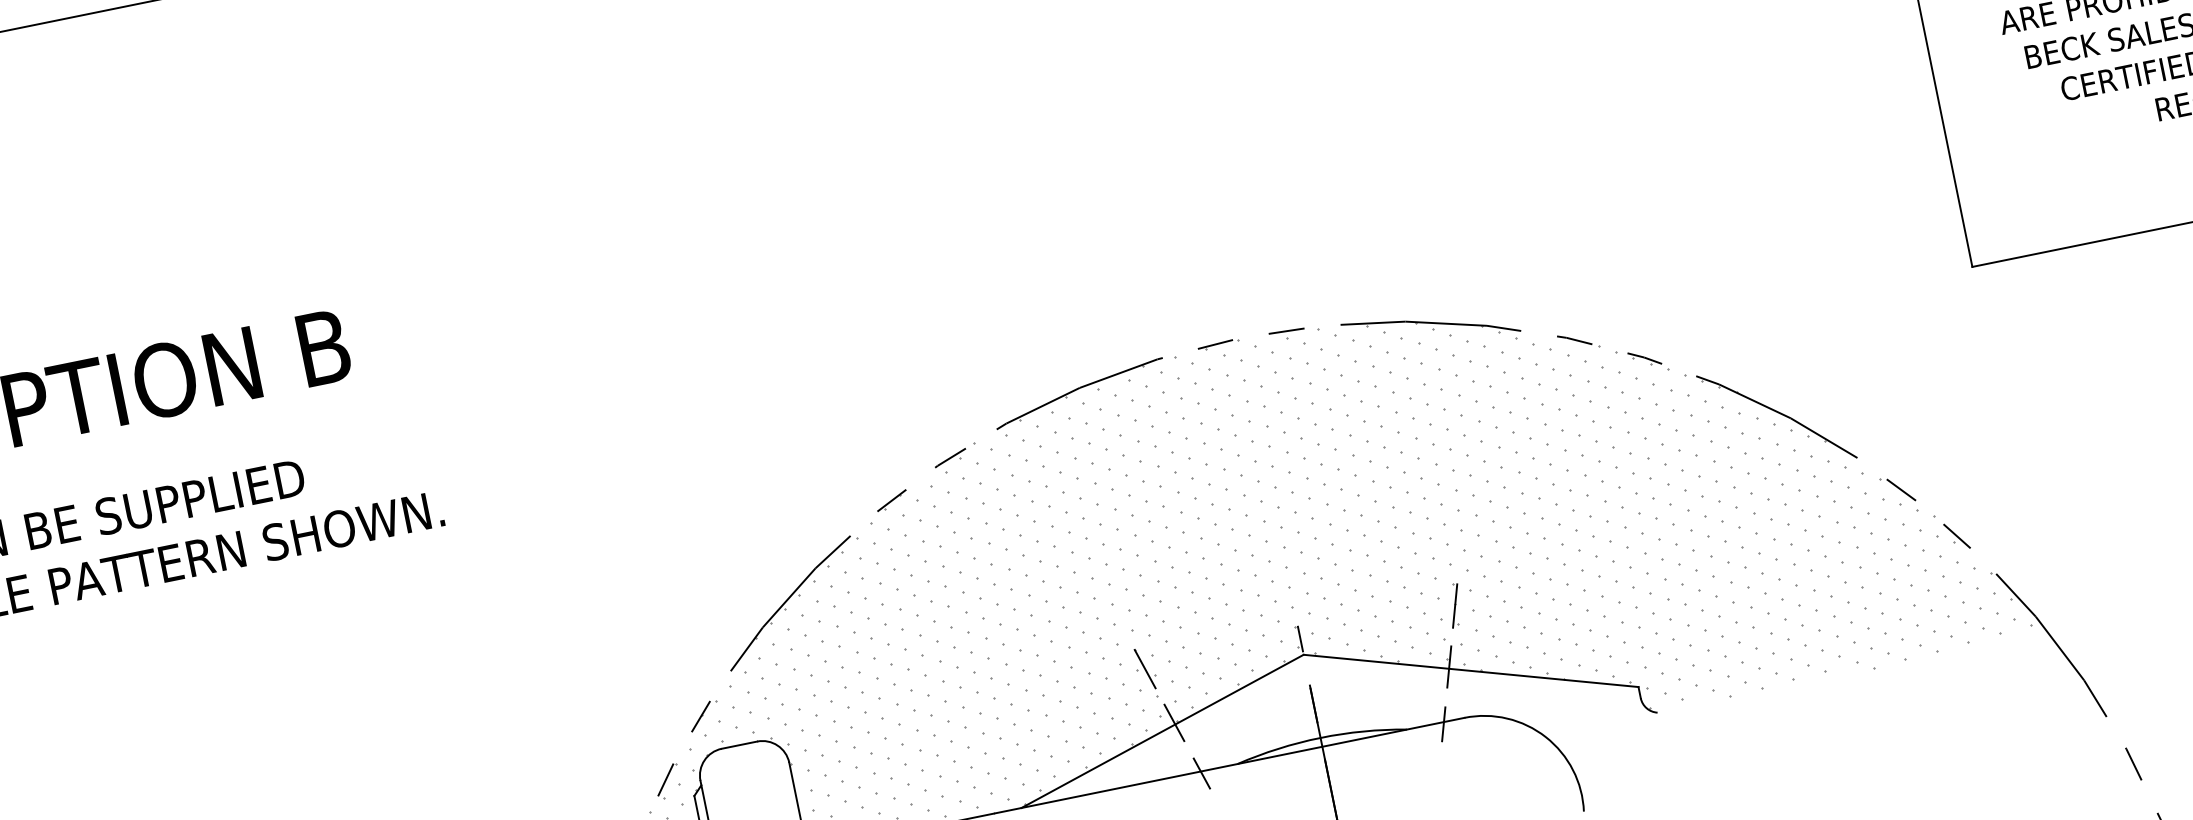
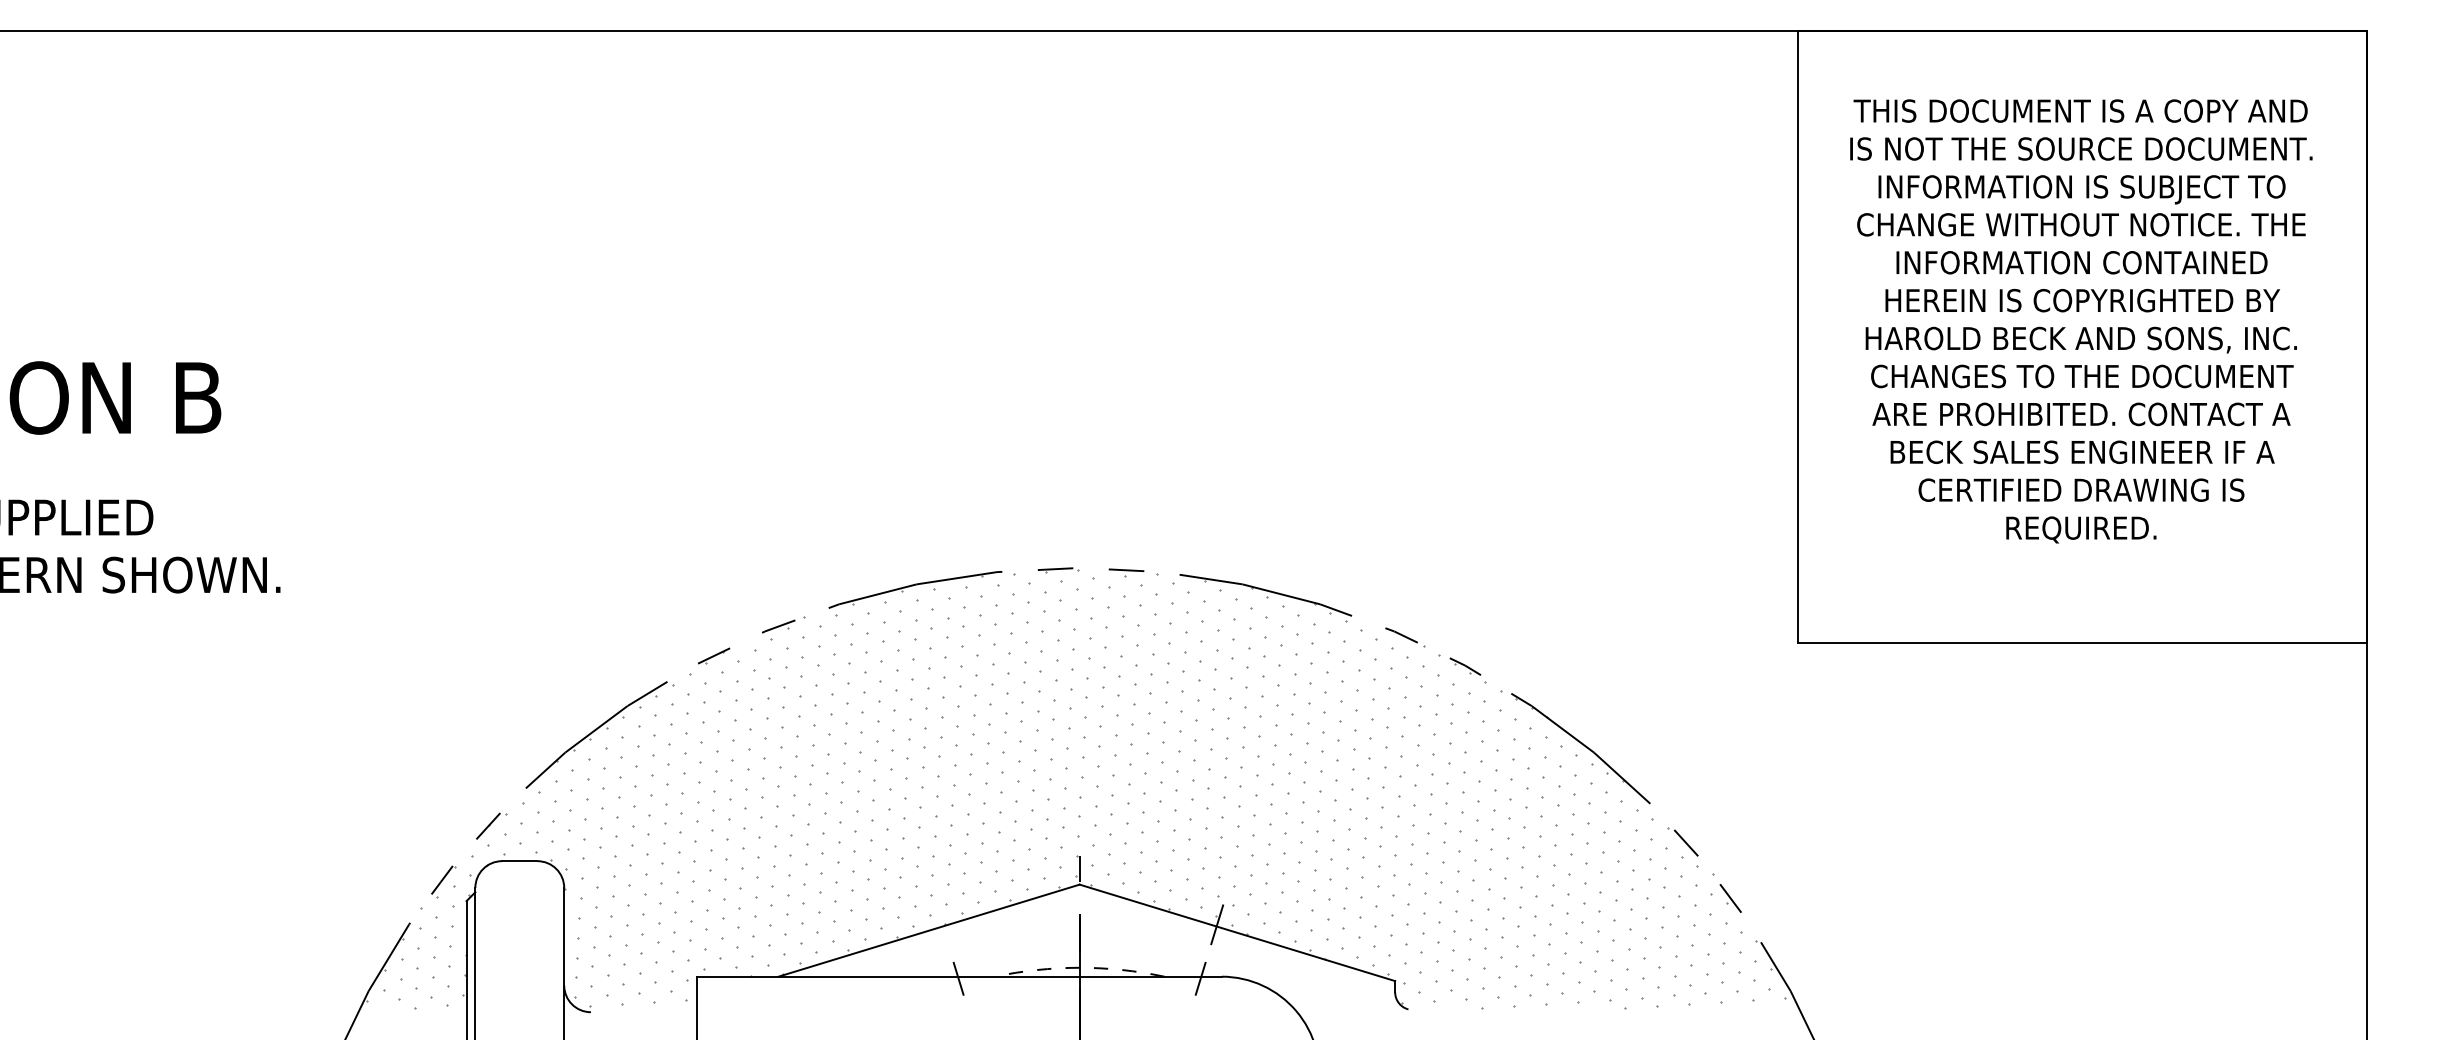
line: (1454, 606) -> (1234, 867), removed
line: (1145, 669) -> (924, 867), removed
line: (1173, 722) -> (941, 924), removed
arc: (1320, 737) -> (1079, 967), solid -> dashed

